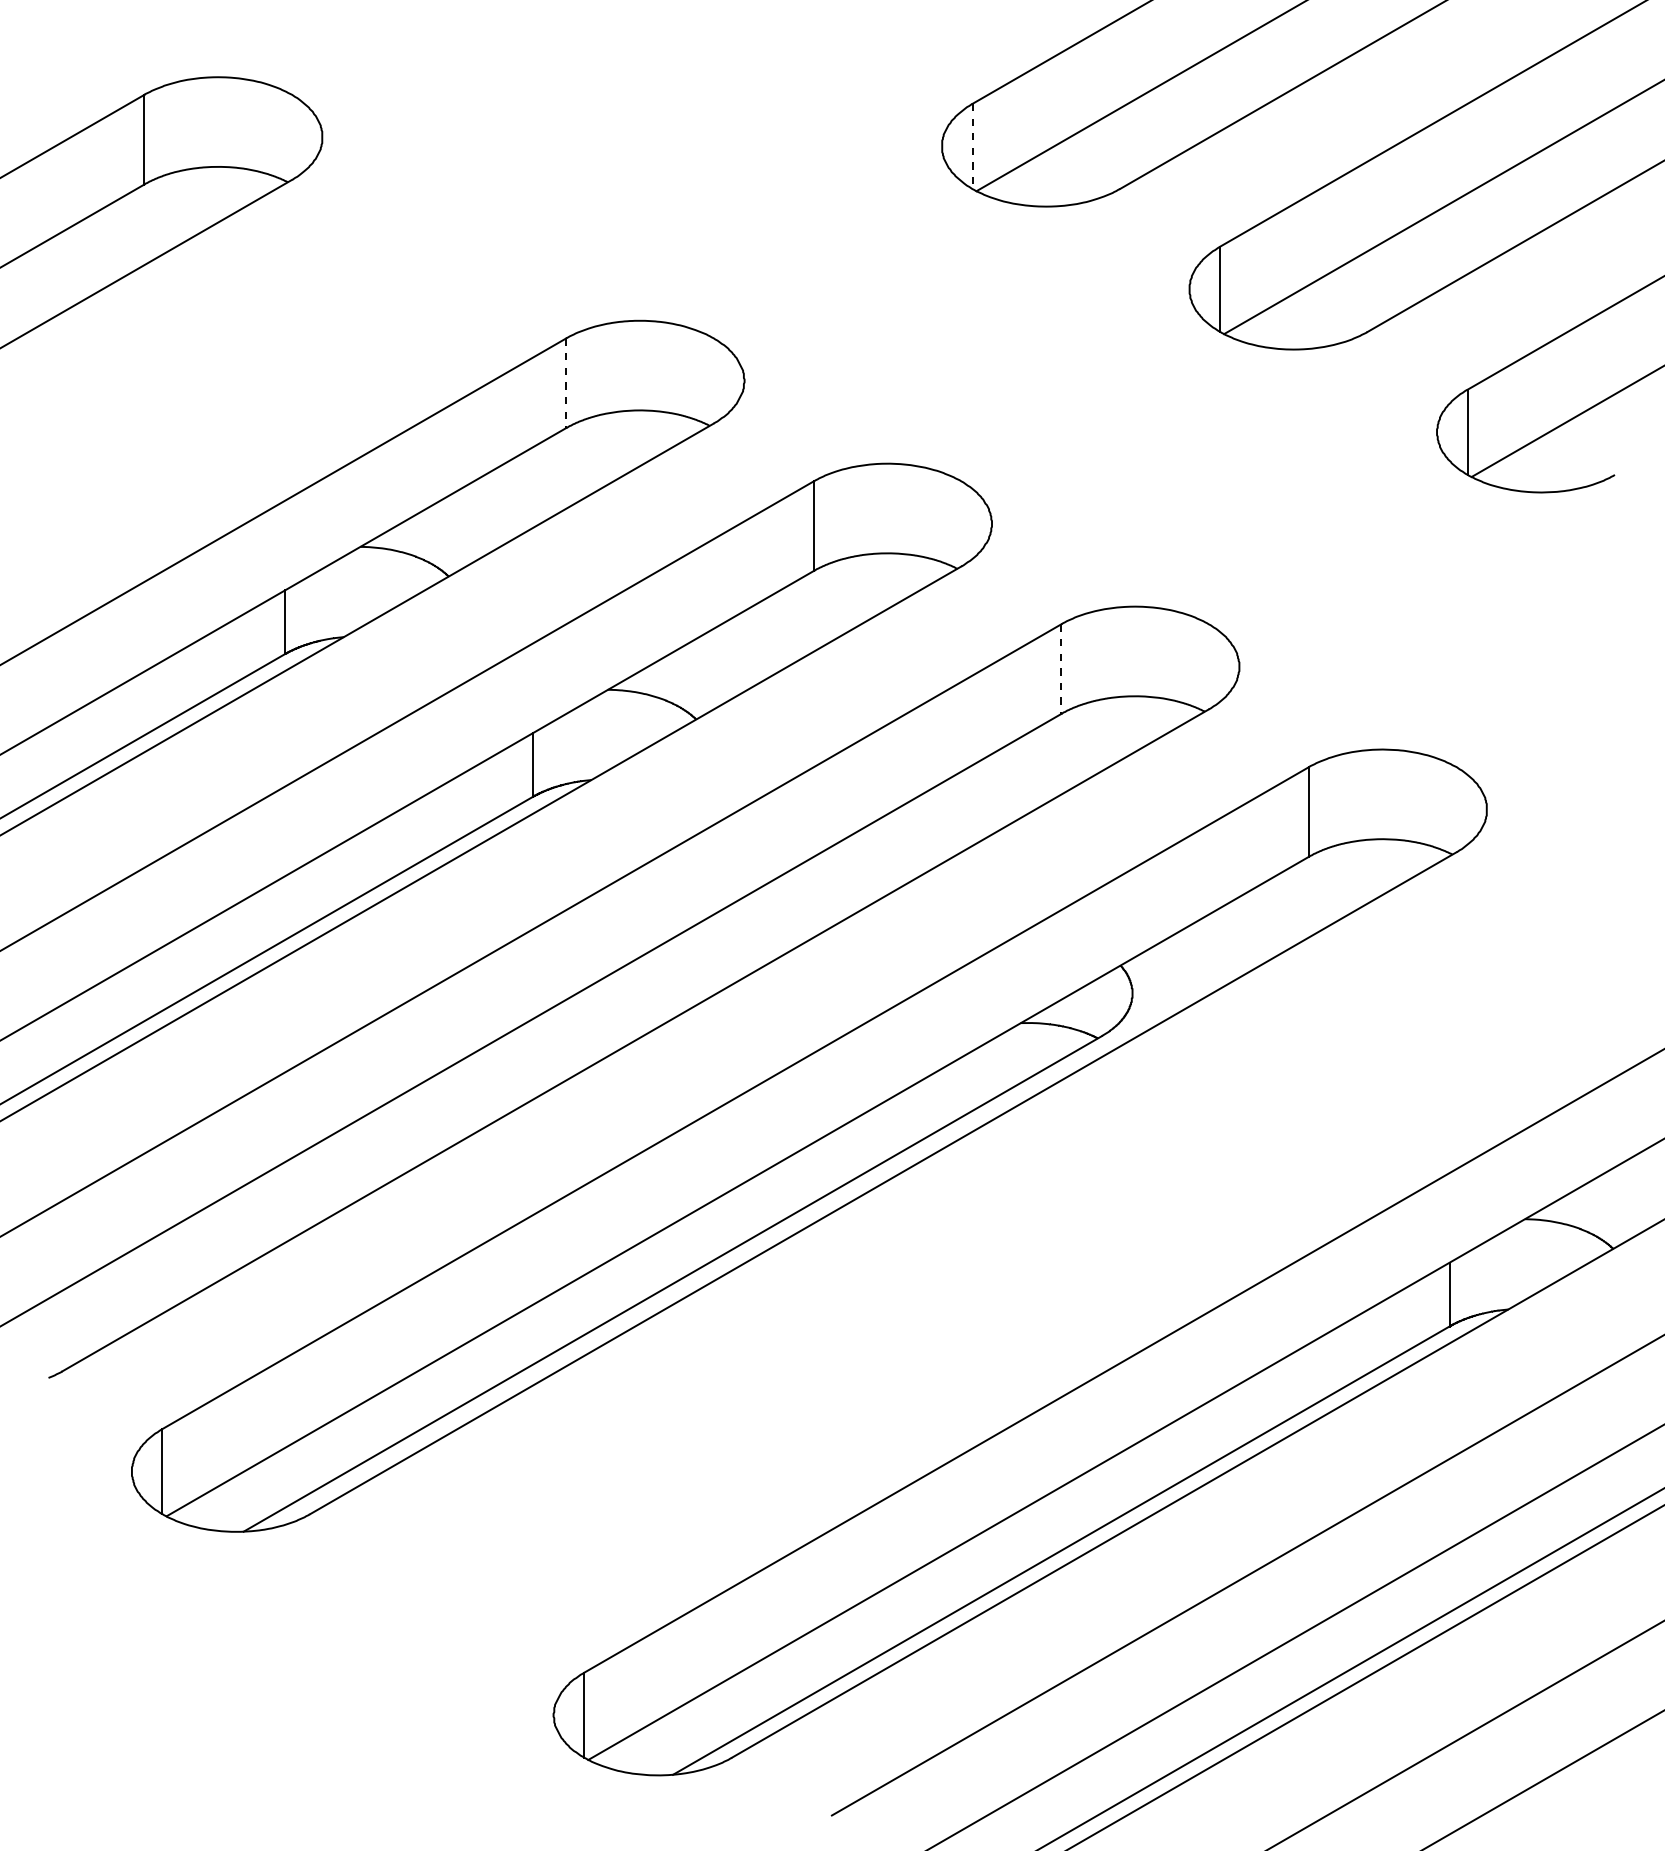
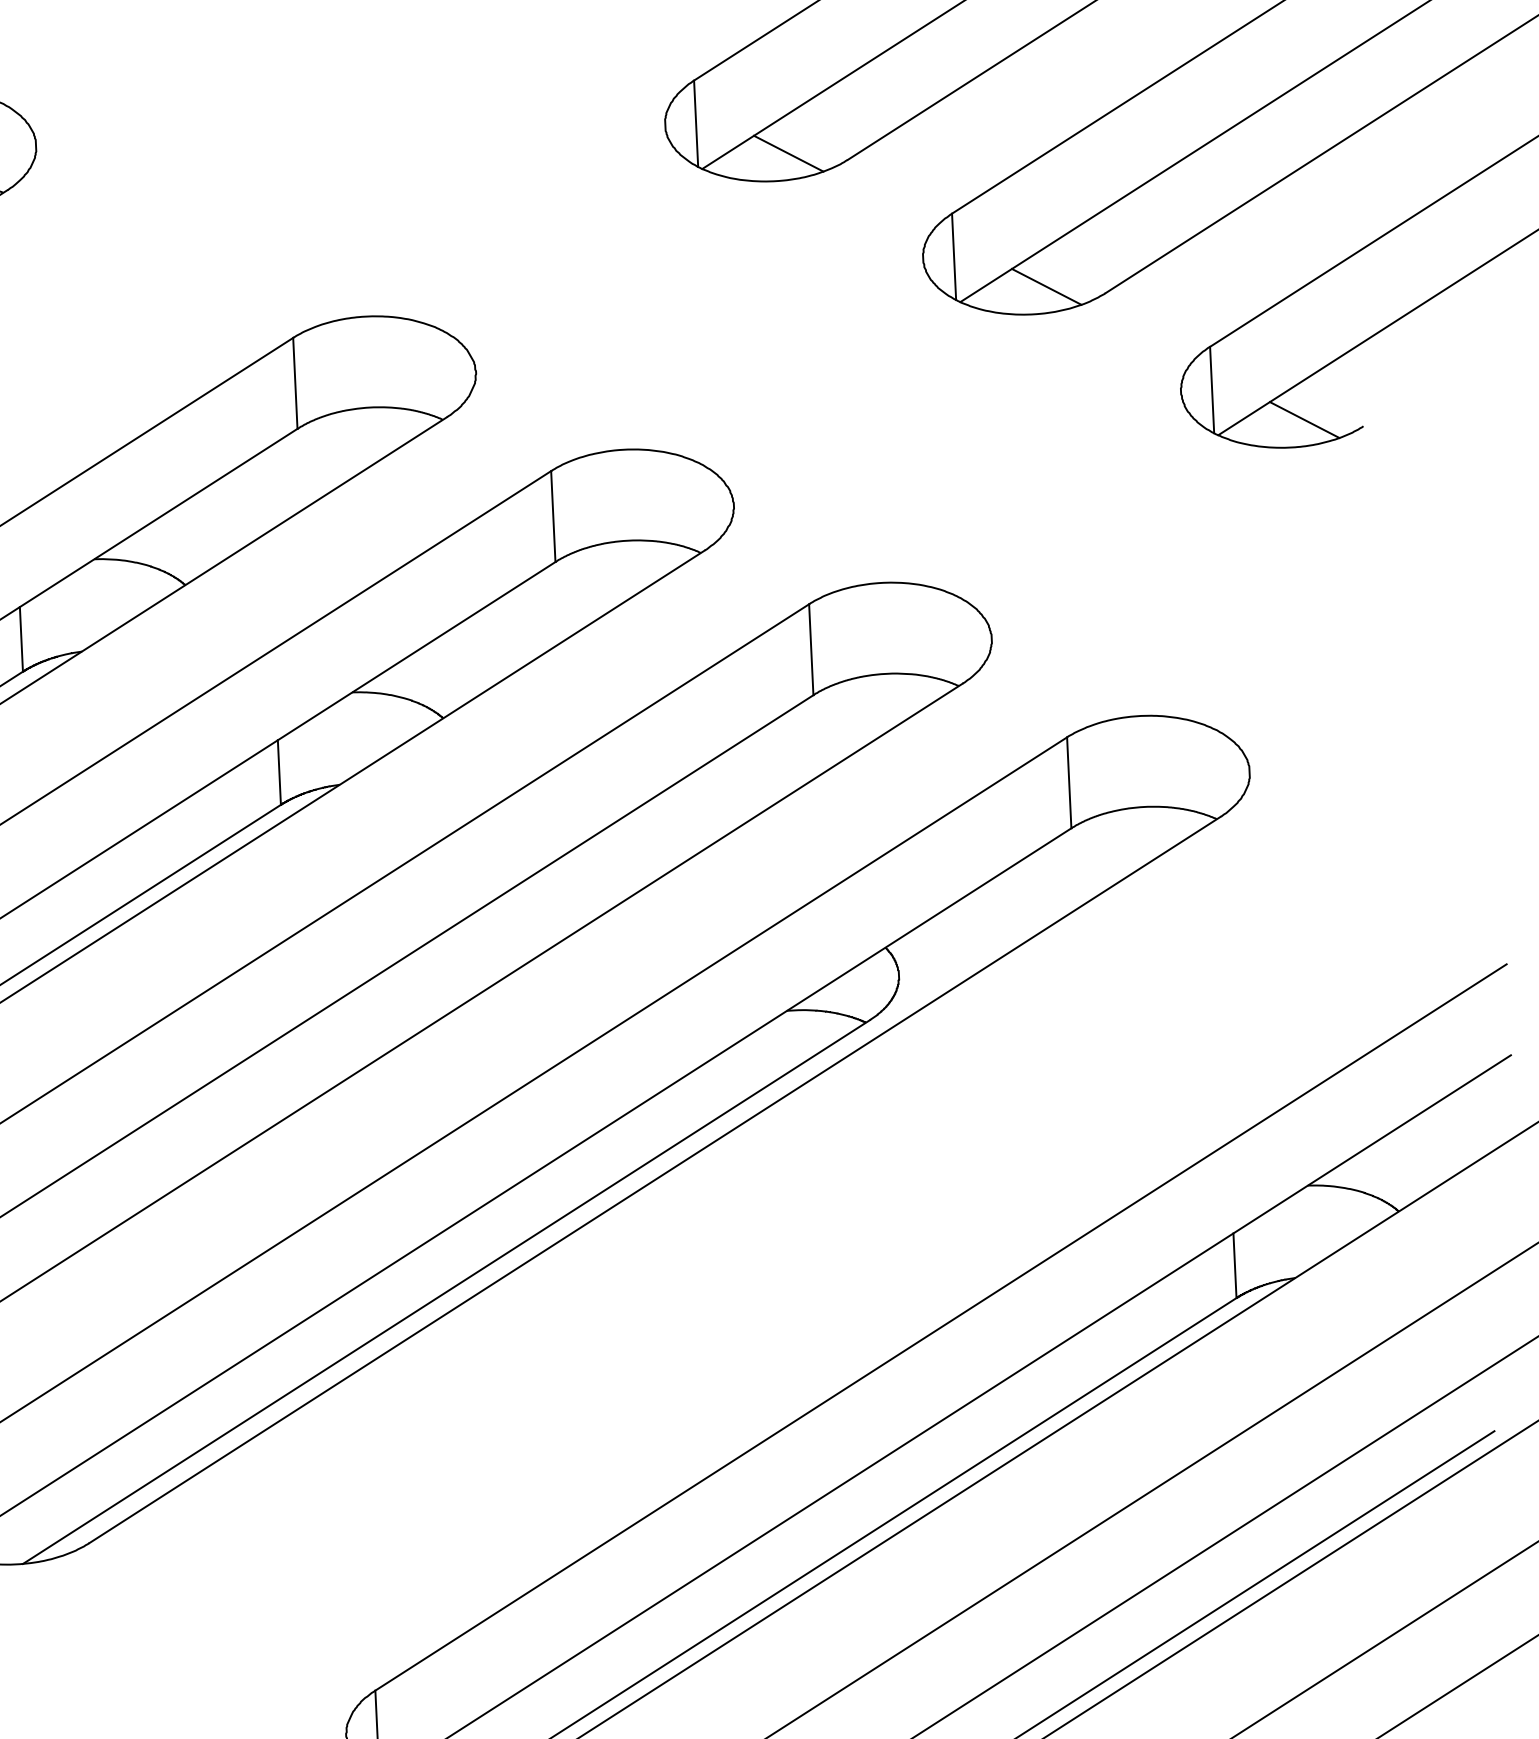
line: (972, 146) -> (696, 123), dashed -> solid
line: (1061, 179) -> (787, 153), added
line: (1309, 322) -> (1046, 286), added
line: (566, 383) -> (295, 383), dashed -> solid
line: (1556, 465) -> (1303, 419), added
line: (1061, 669) -> (811, 650), dashed -> solid

